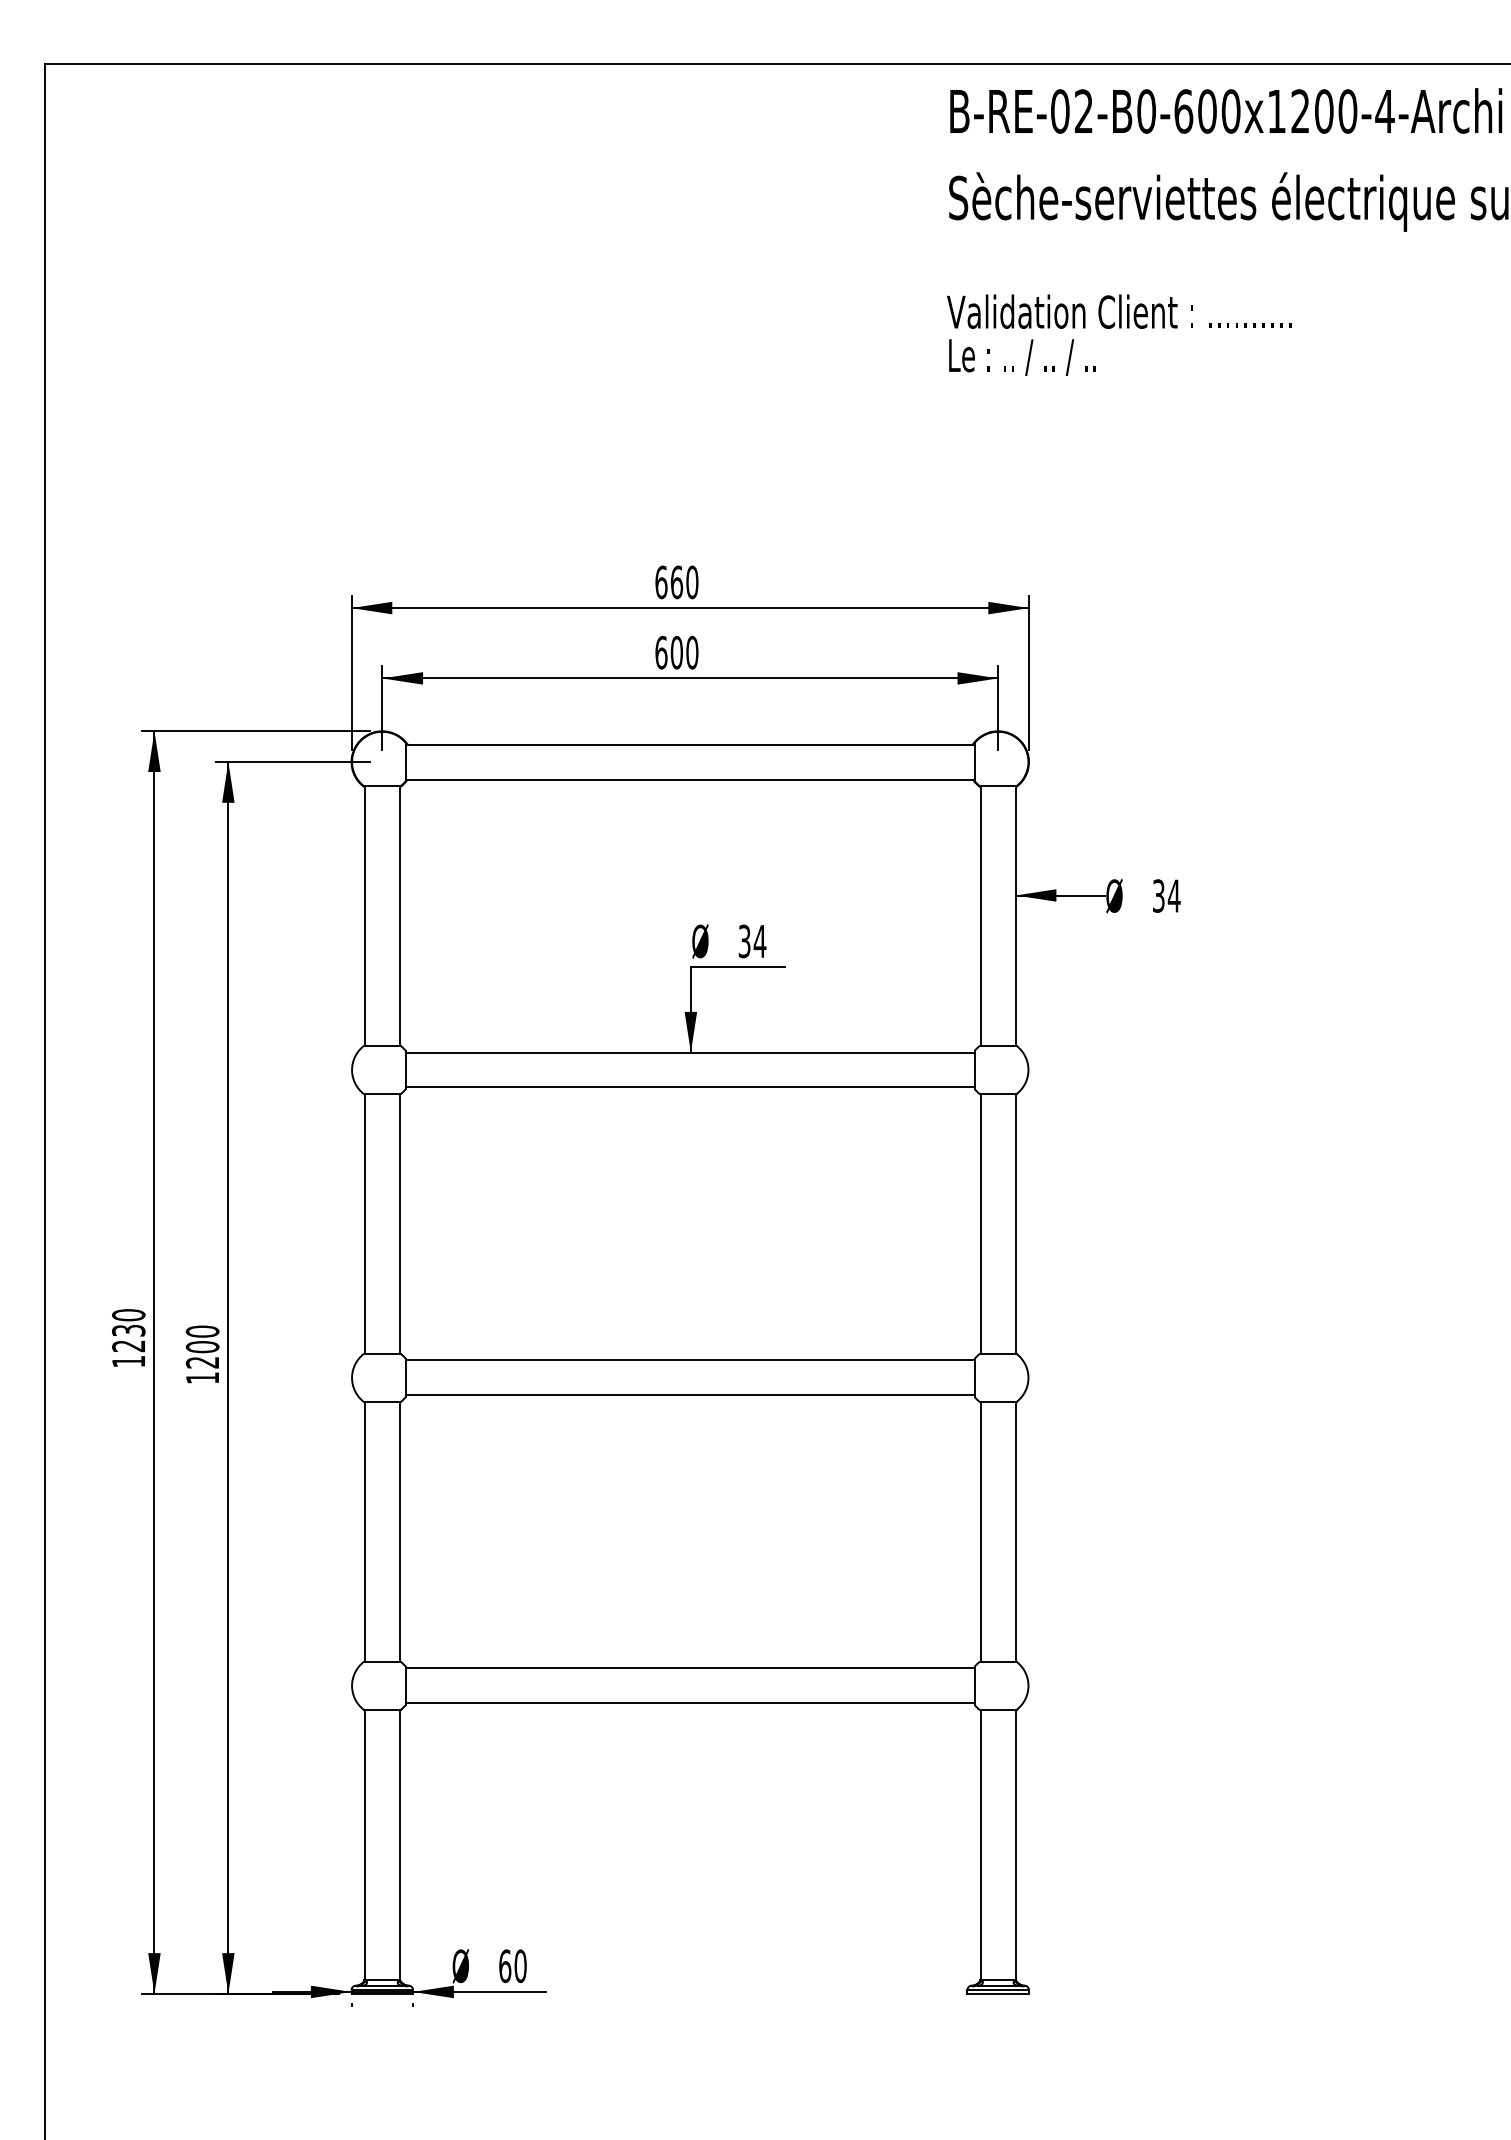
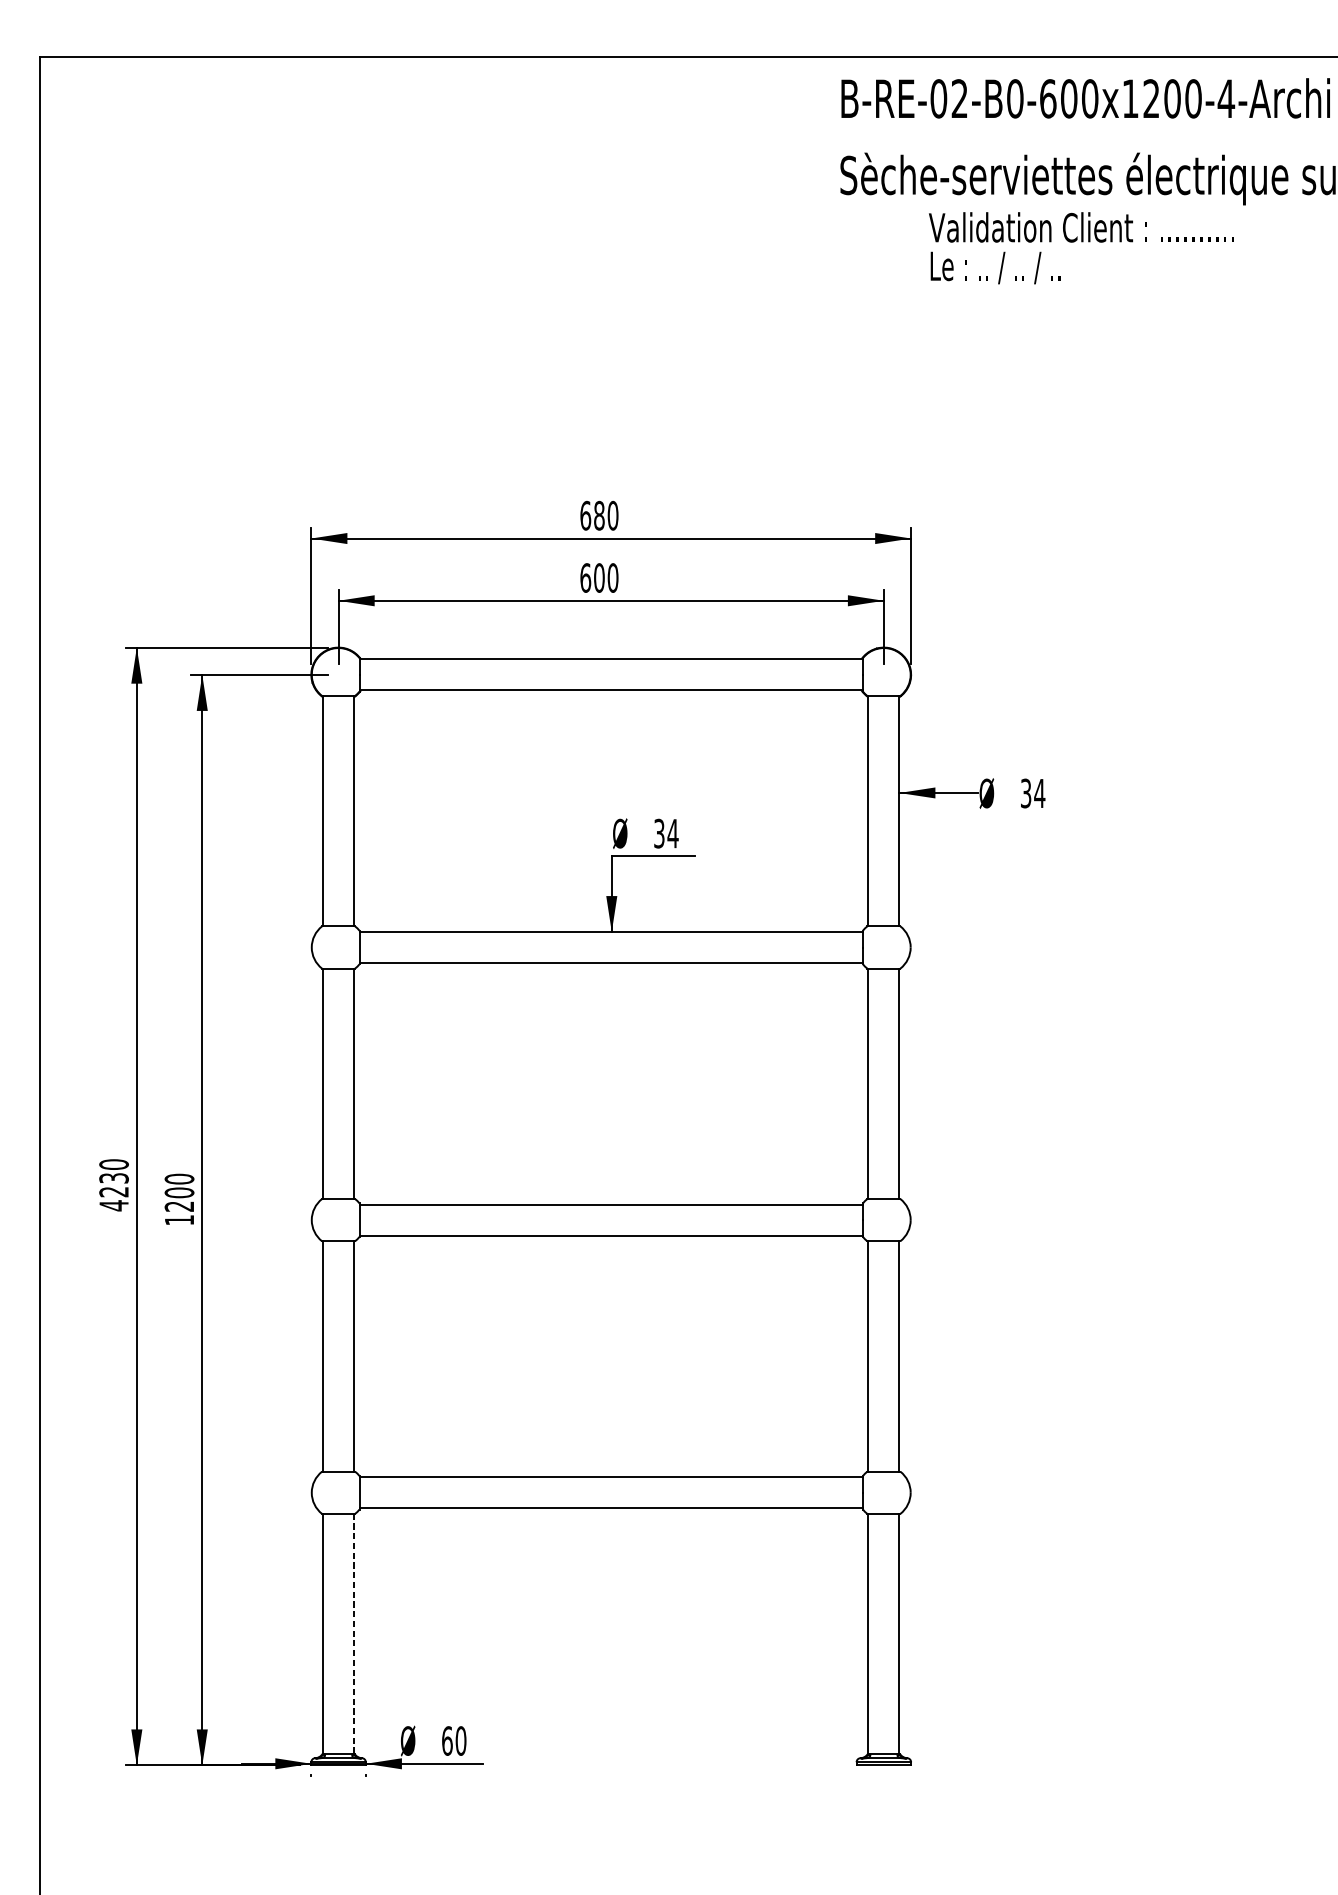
text: (1119, 334) -> (1081, 247), moved
text: (676, 582) -> (599, 515), 660 -> 680
text: (128, 1361) -> (113, 1205), 1230 -> 4230
line: (399, 1844) -> (353, 1633), solid -> dashed

